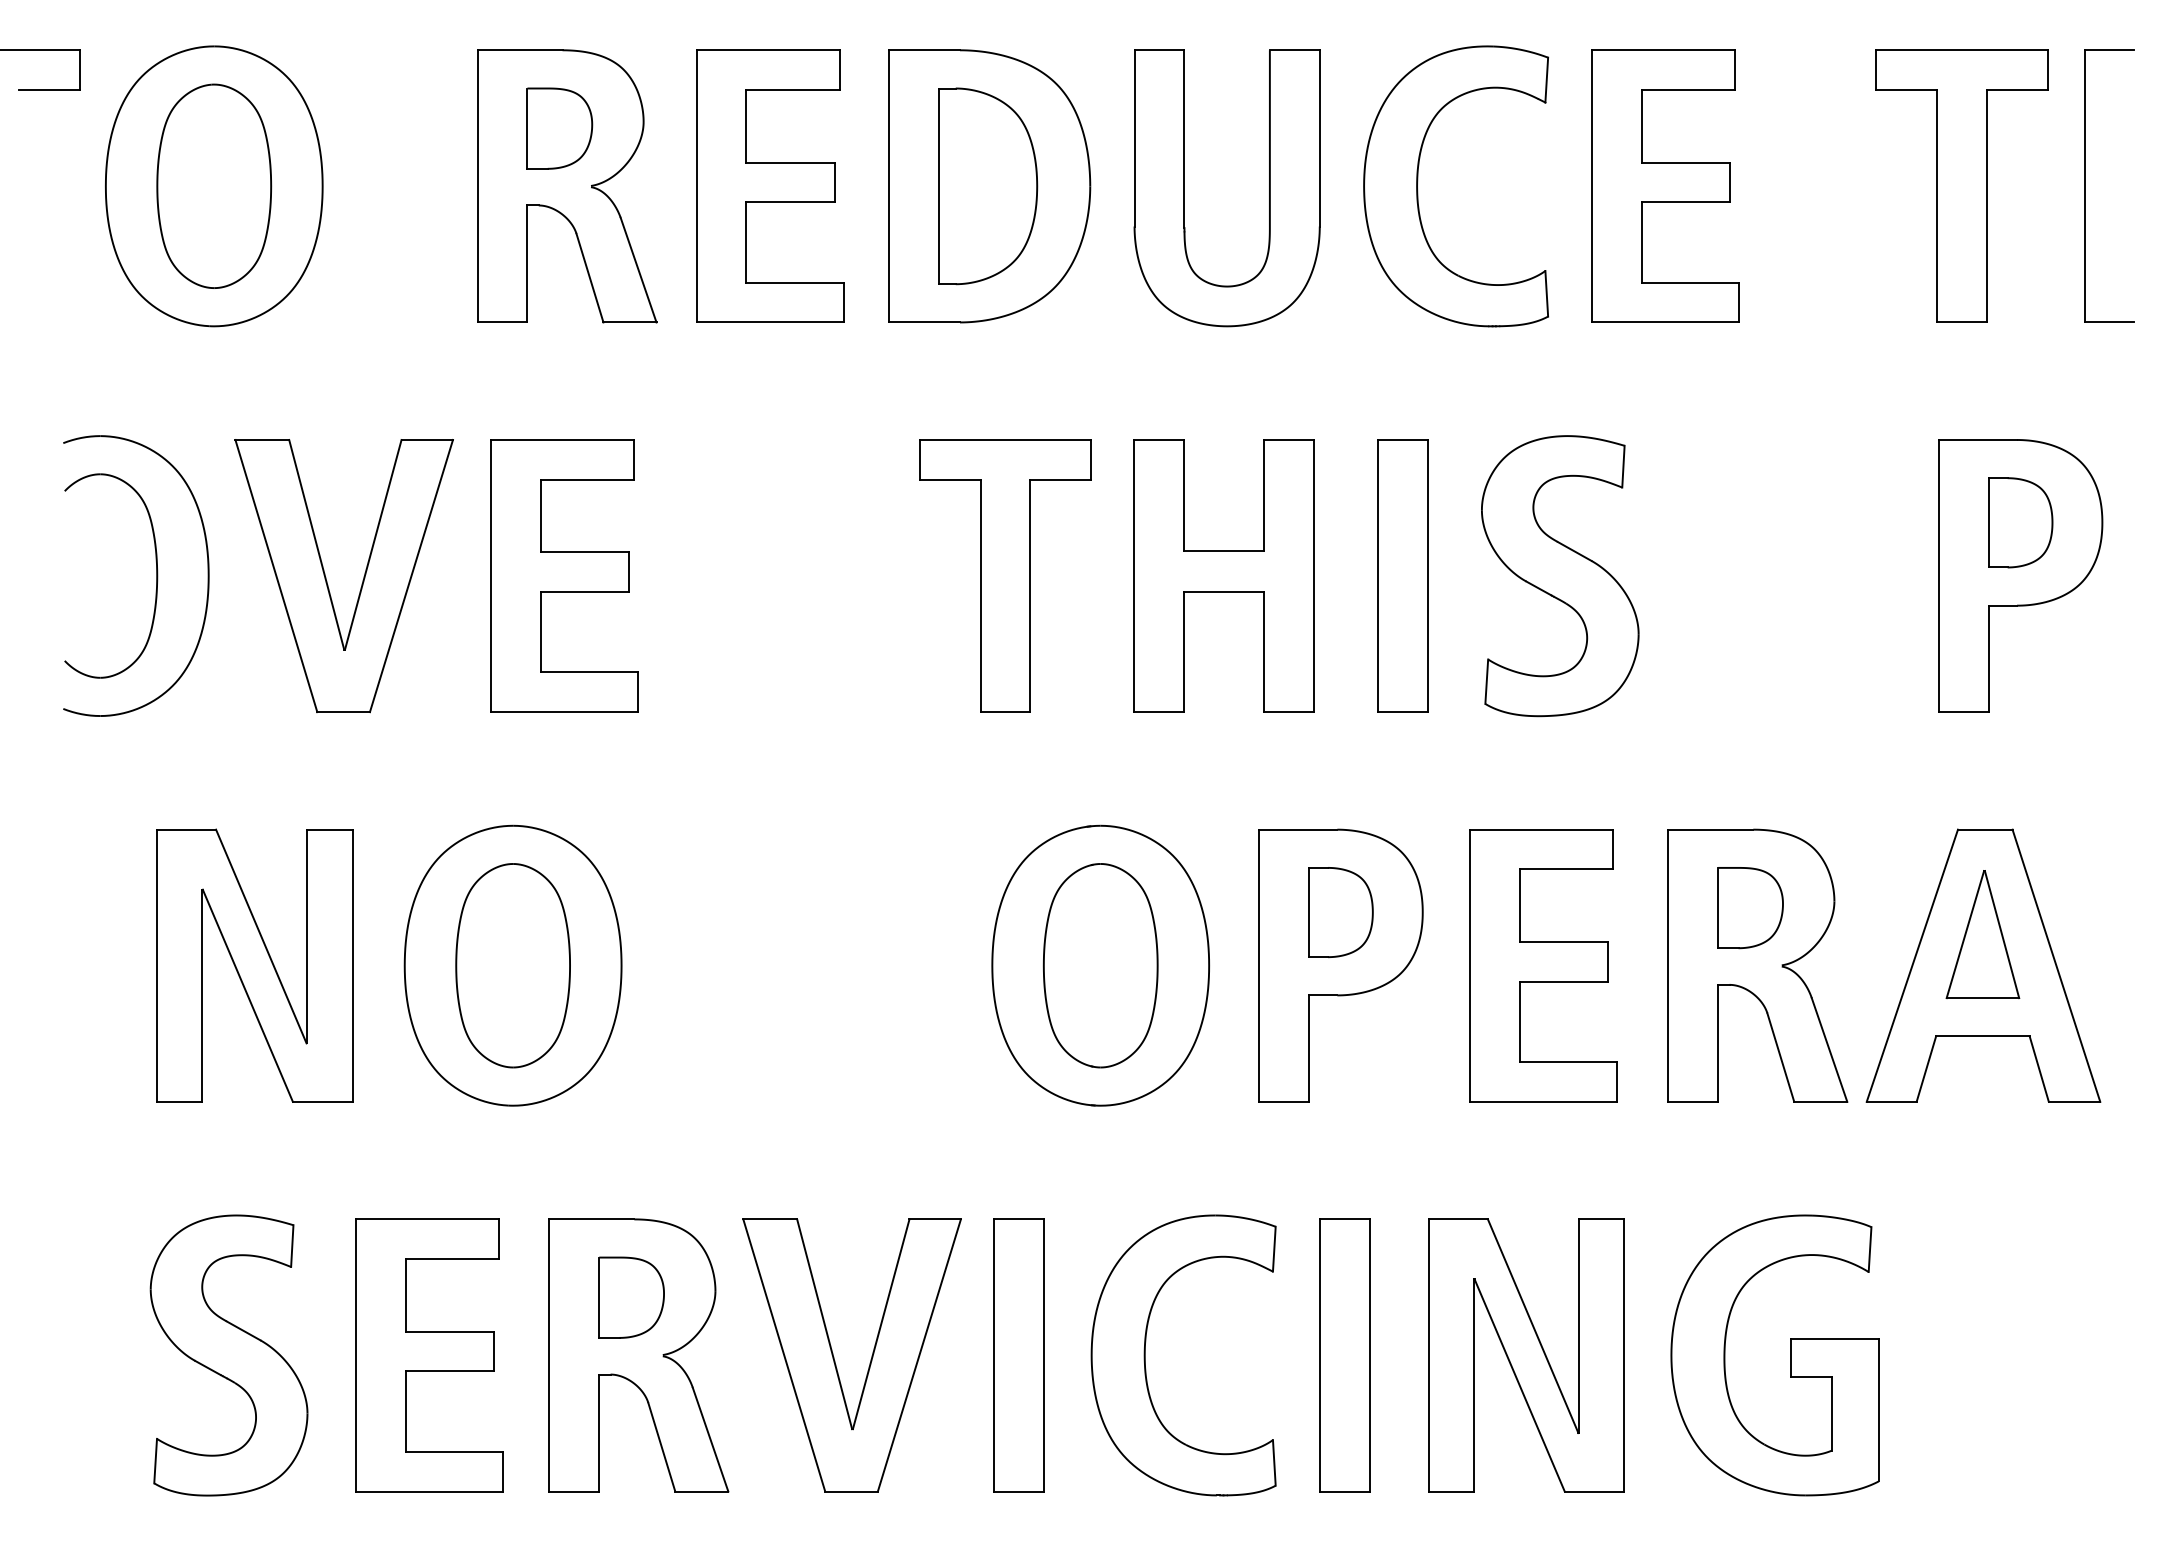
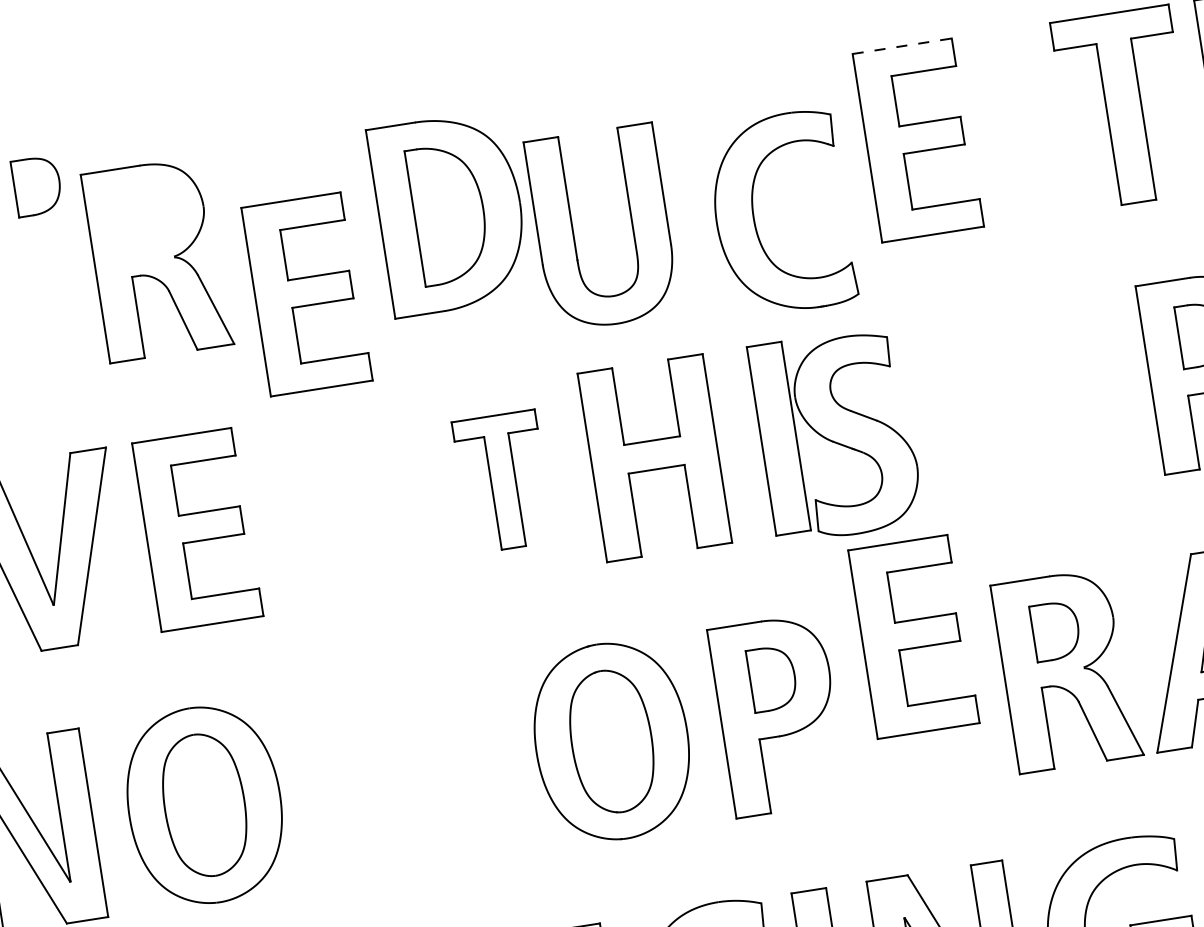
line: (1663, 50) -> (902, 46), solid -> dashed
part: (559, 128) -> (37, 186), moved
part: (770, 185) -> (307, 293), moved
part: (1184, 188) -> (573, 232), moved
part: (1418, 190) -> (755, 220), moved
part: (1005, 575) -> (503, 481), size x0.7
part: (1560, 576) -> (856, 434), moved
part: (1543, 965) -> (913, 636), moved

